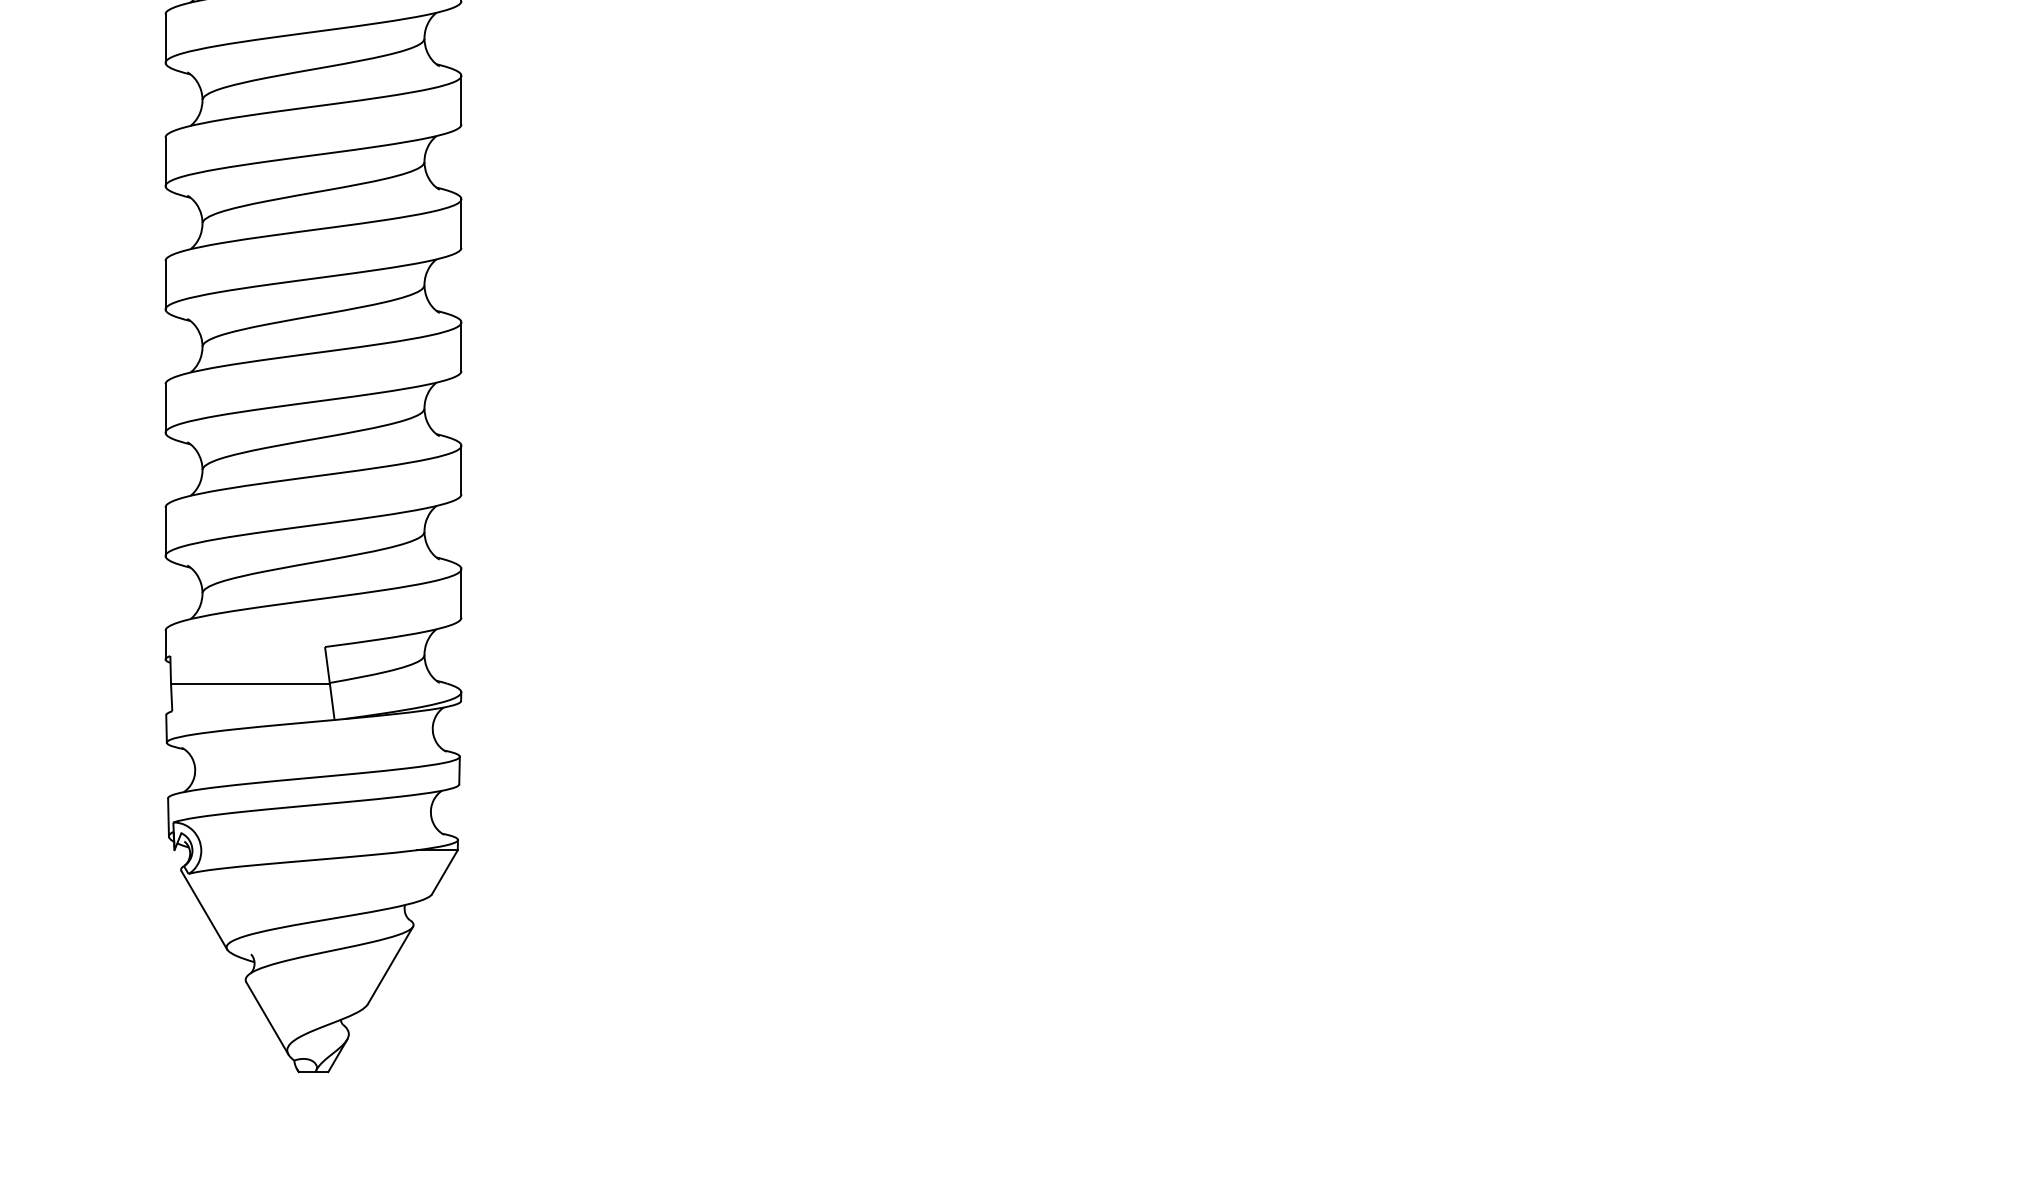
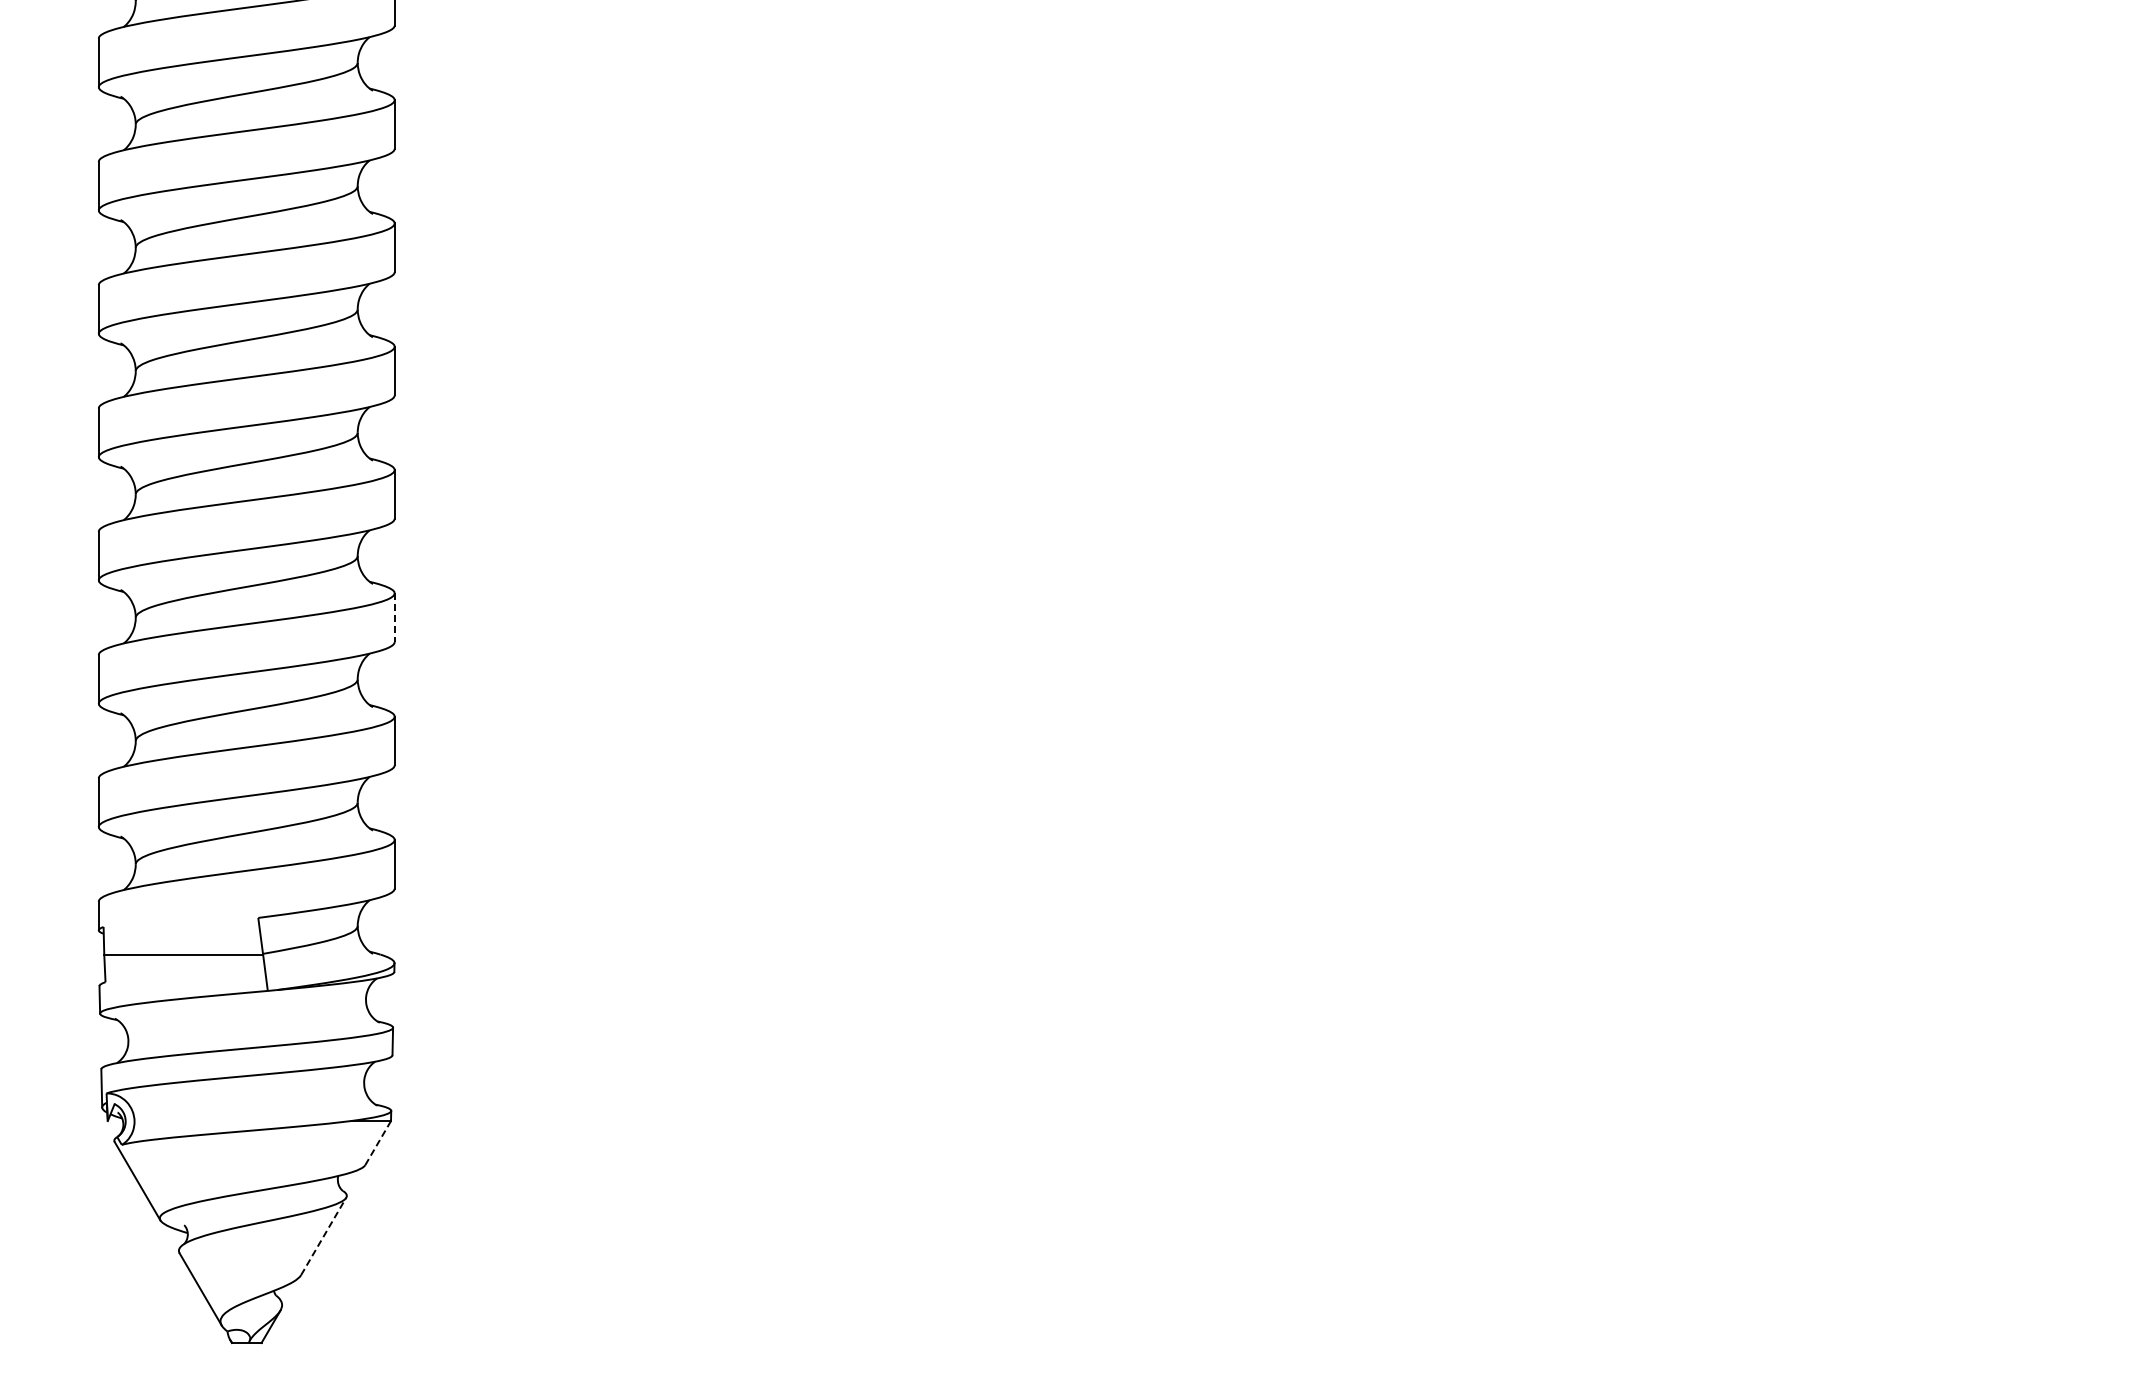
line: (461, 347) -> (394, 618), solid -> dashed
line: (445, 872) -> (378, 1143), solid -> dashed
line: (390, 965) -> (323, 1236), solid -> dashed

